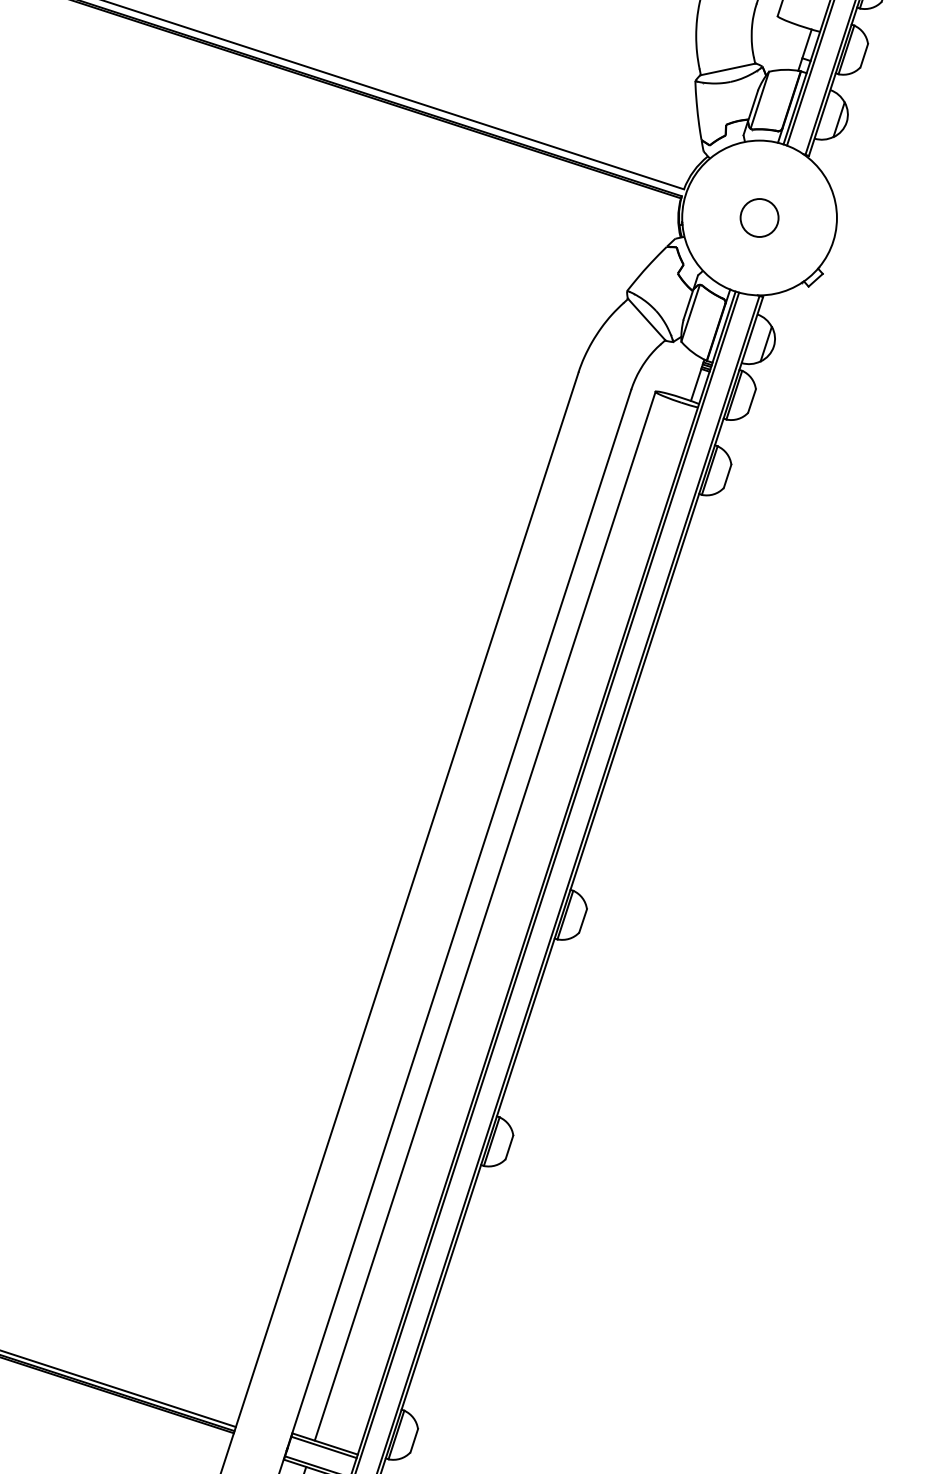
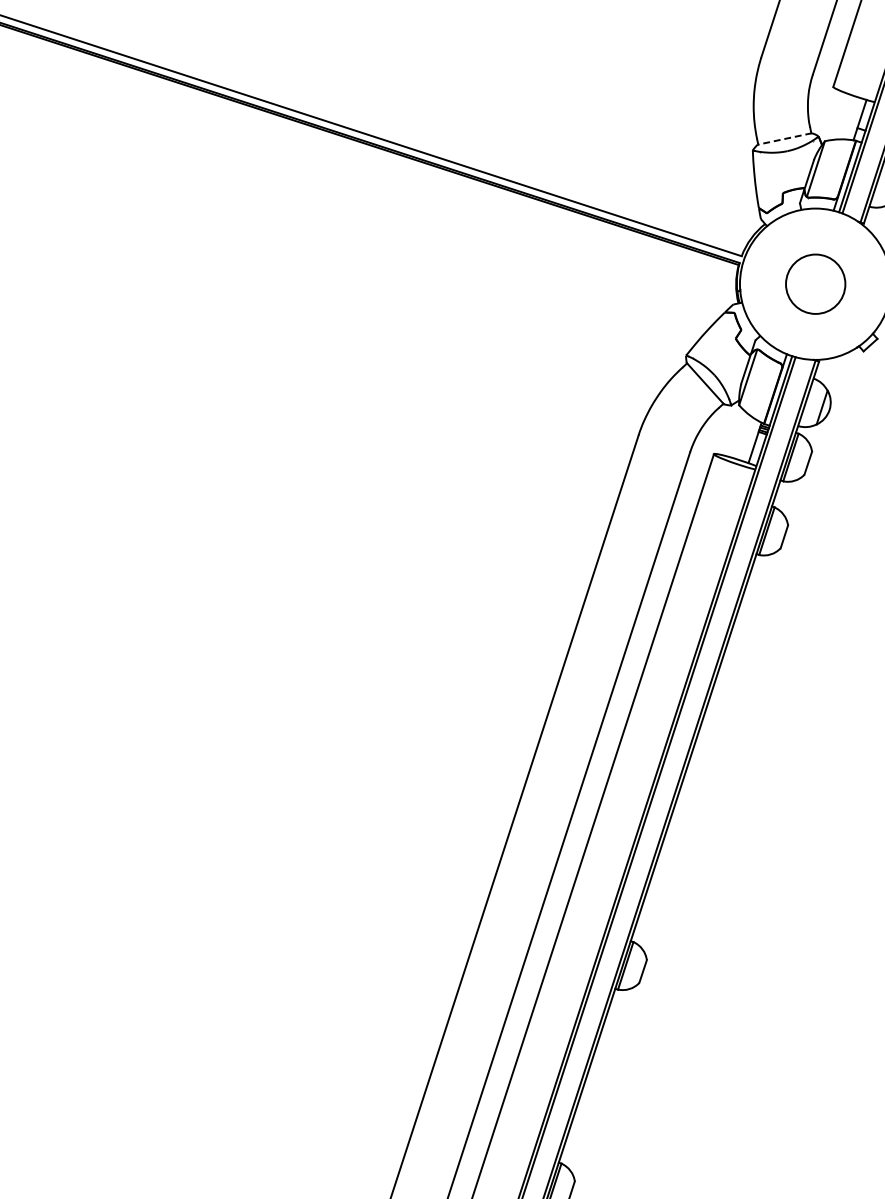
line: (728, 69) -> (785, 139), solid -> dashed
circle: (759, 217) -> (815, 283), size x1.6

